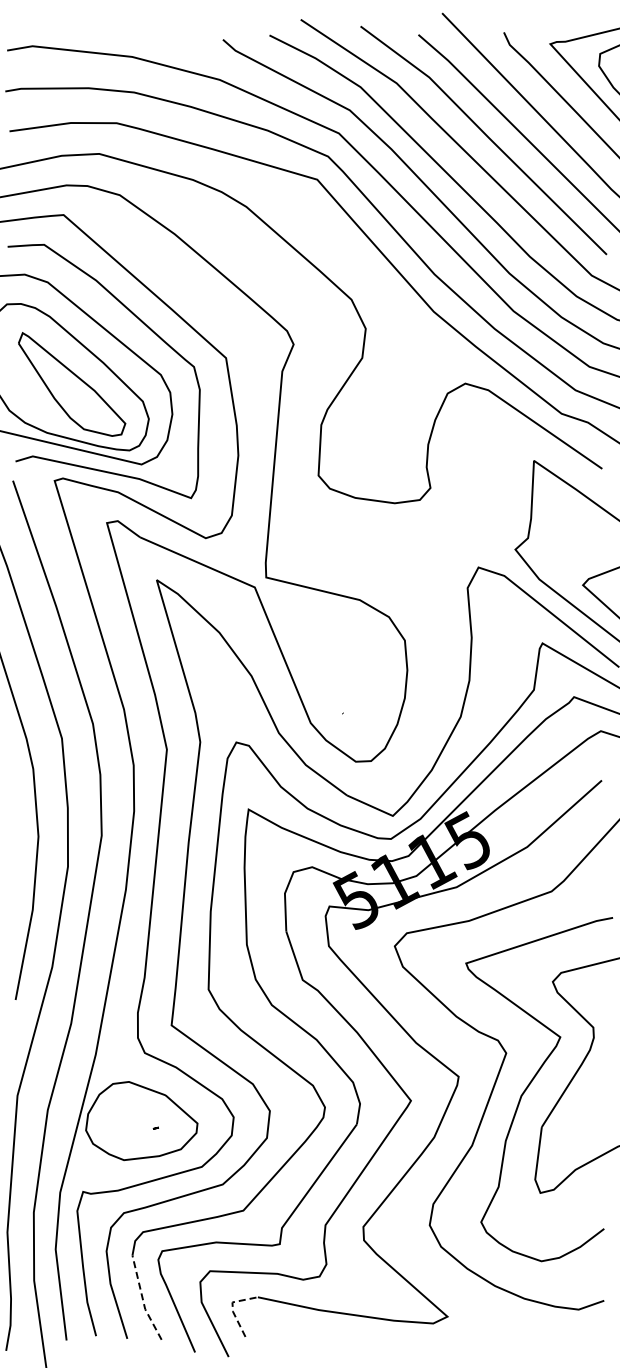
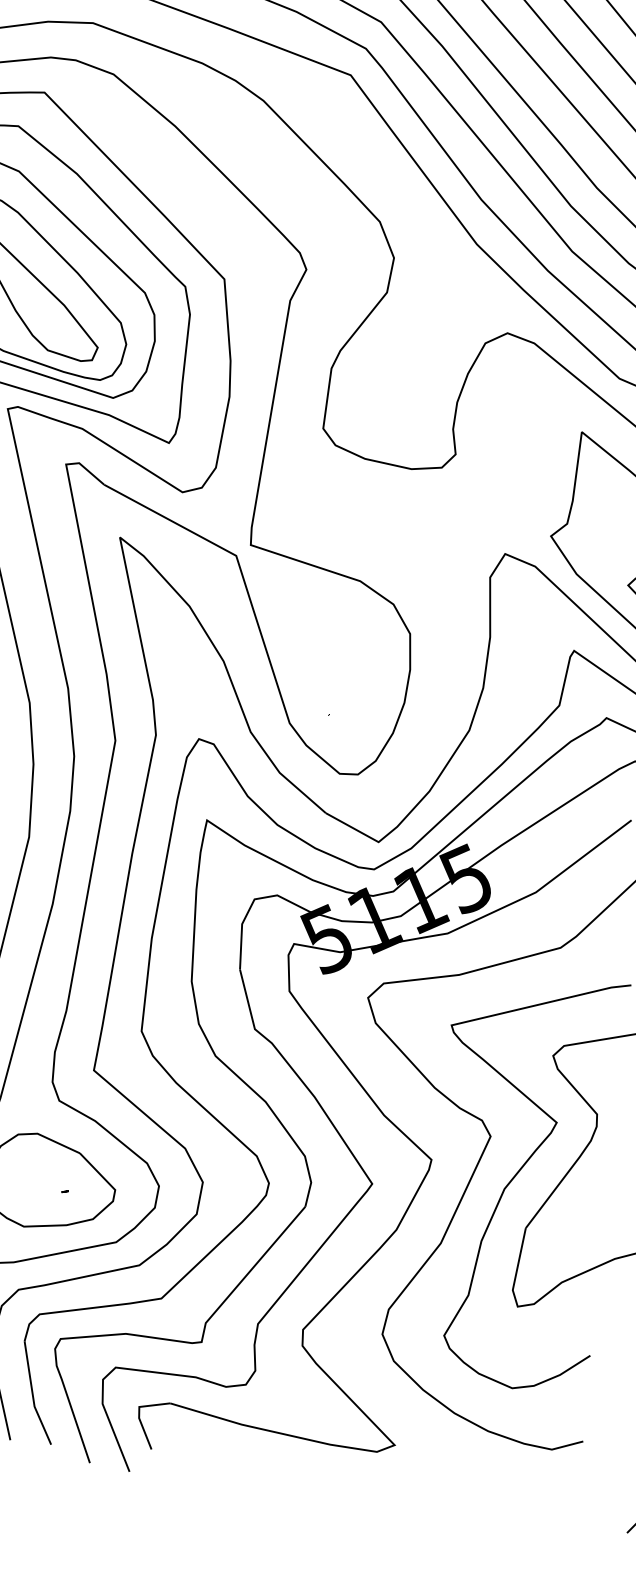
line: (142, 1299) -> (32, 1394), dashed -> solid
line: (232, 1307) -> (138, 1413), dashed -> solid

